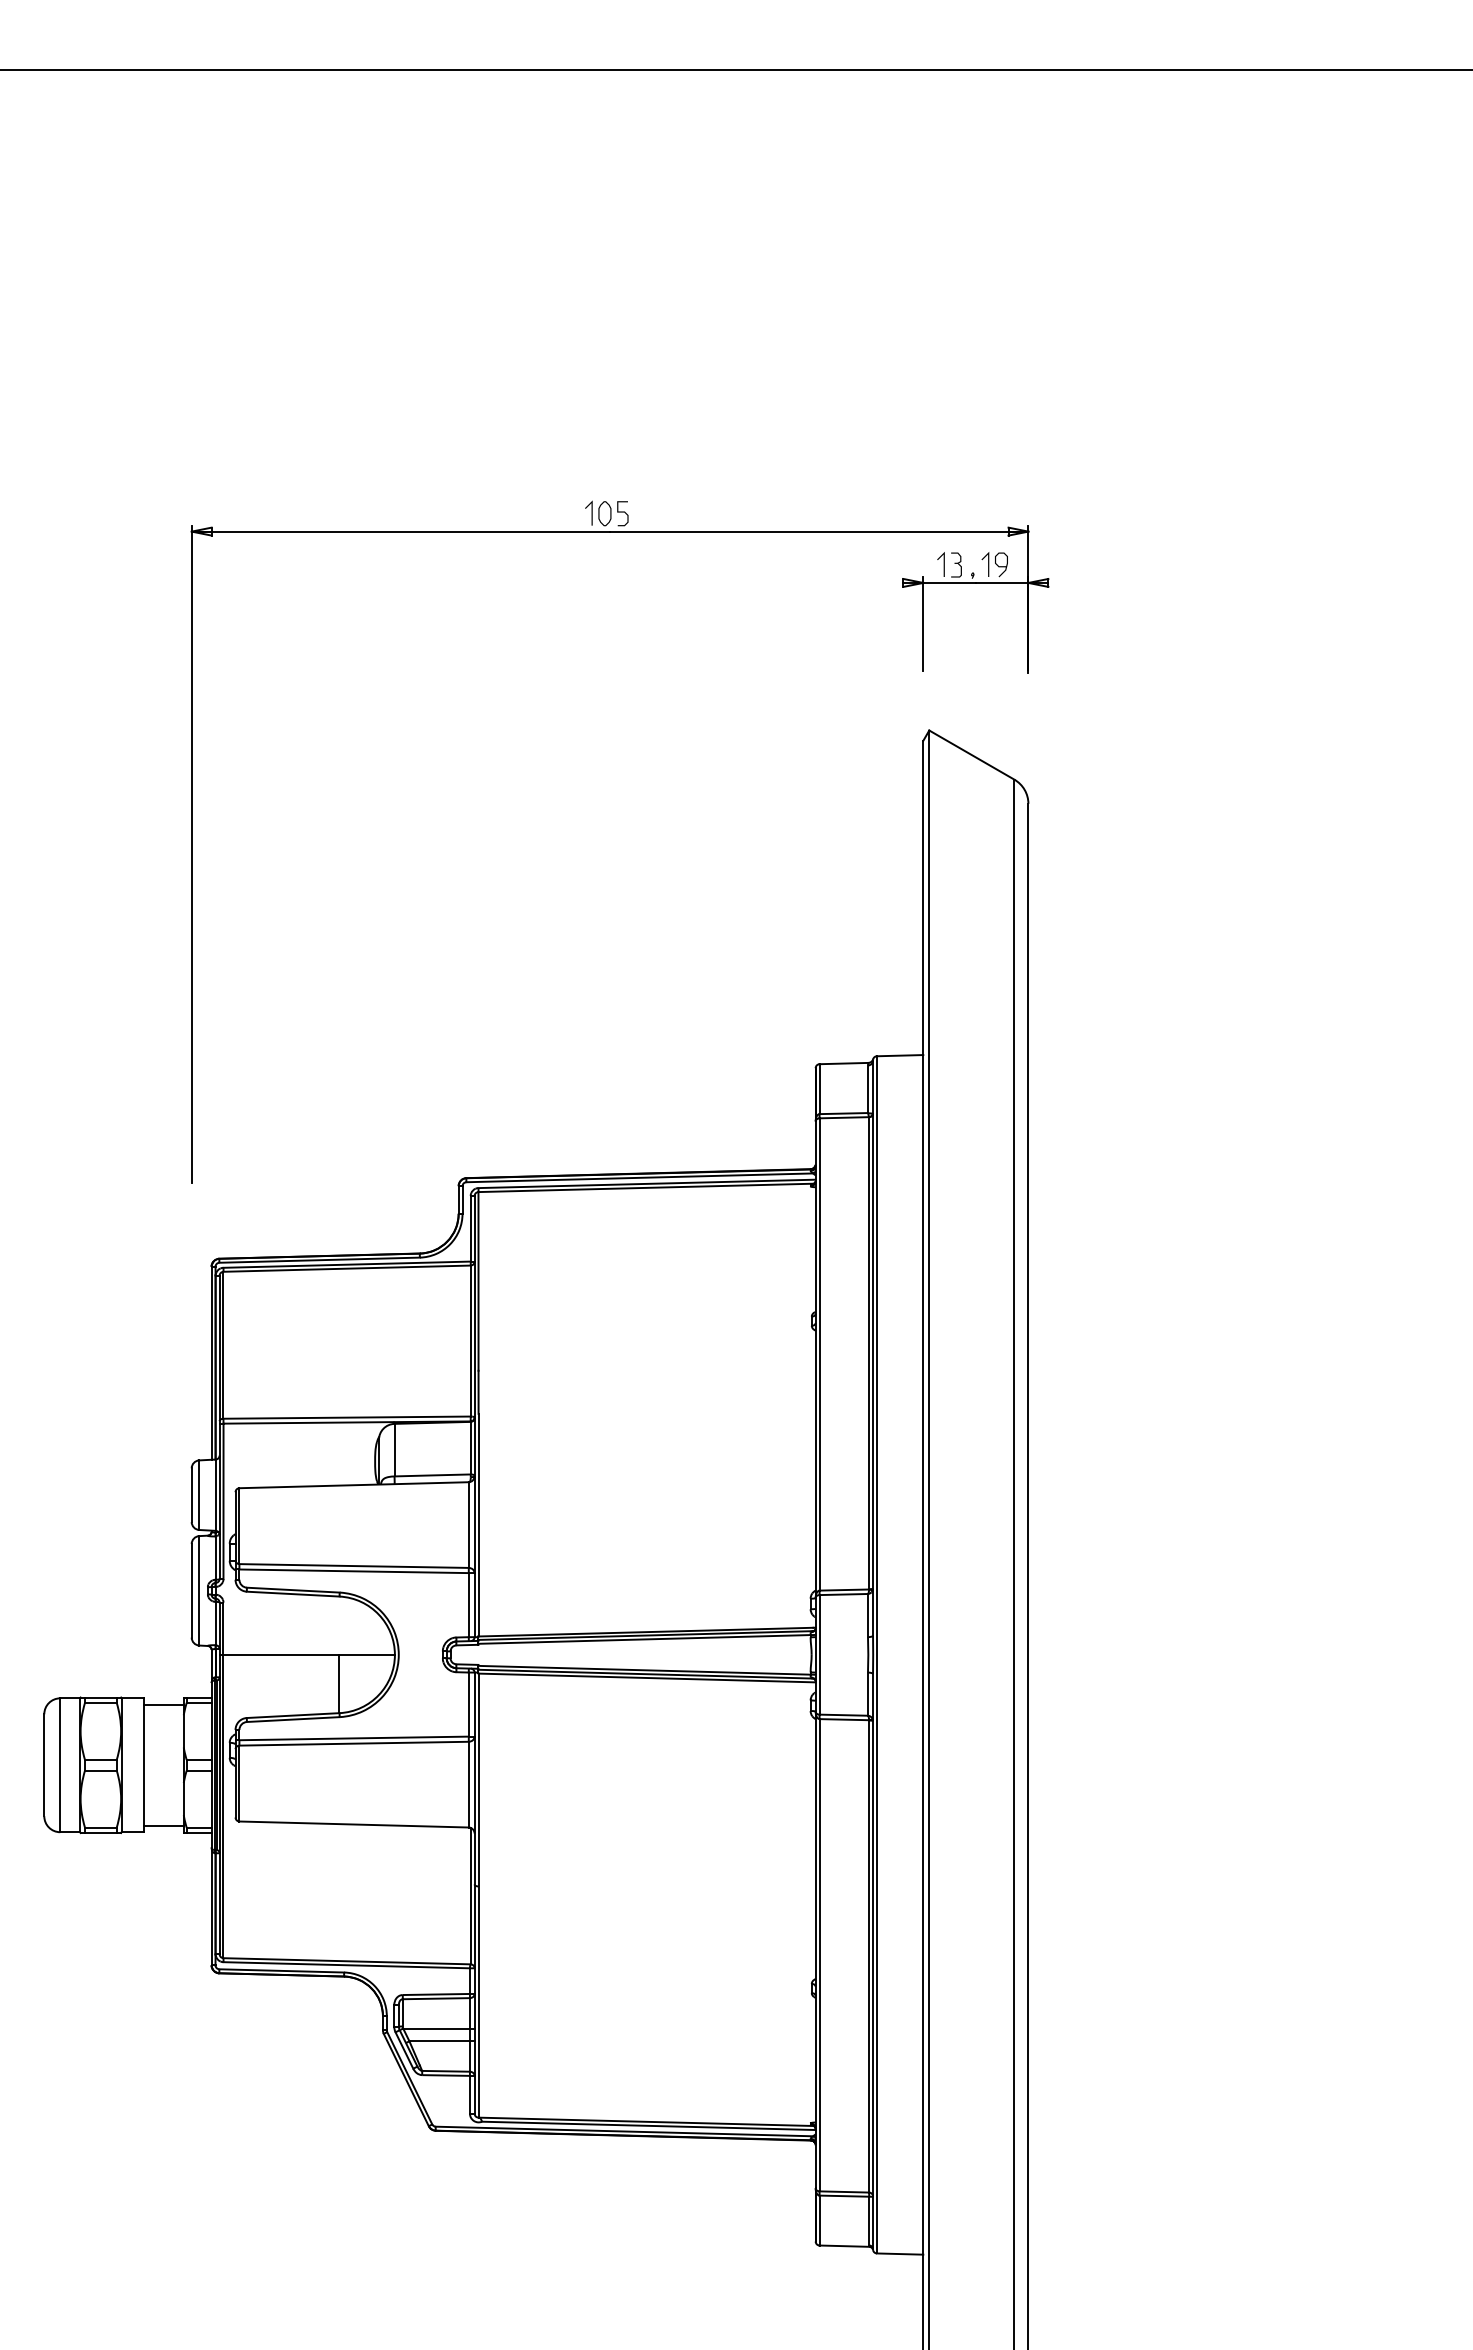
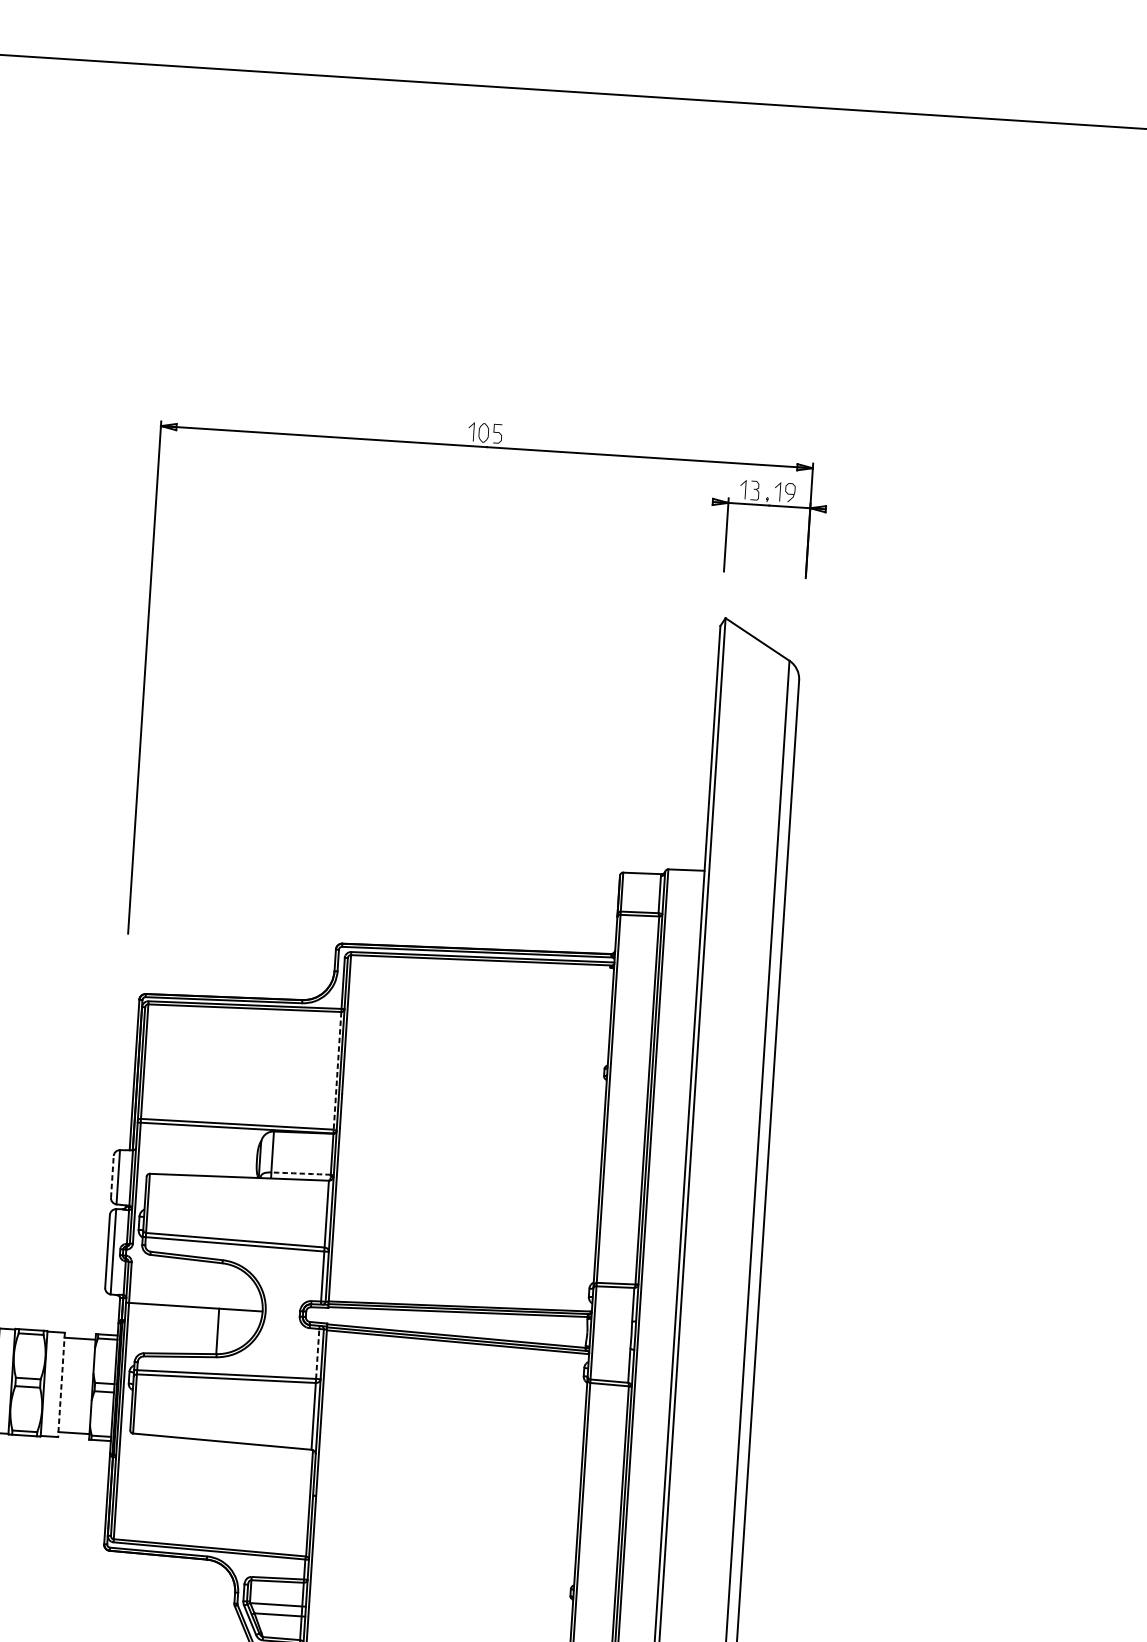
line: (470, 1341) -> (337, 1071), solid -> dashed
arc: (432, 1475) -> (300, 1173), solid -> dashed
line: (191, 1495) -> (112, 1177), solid -> dashed
line: (468, 1704) -> (317, 1353), solid -> dashed
line: (143, 1765) -> (61, 1385), solid -> dashed

